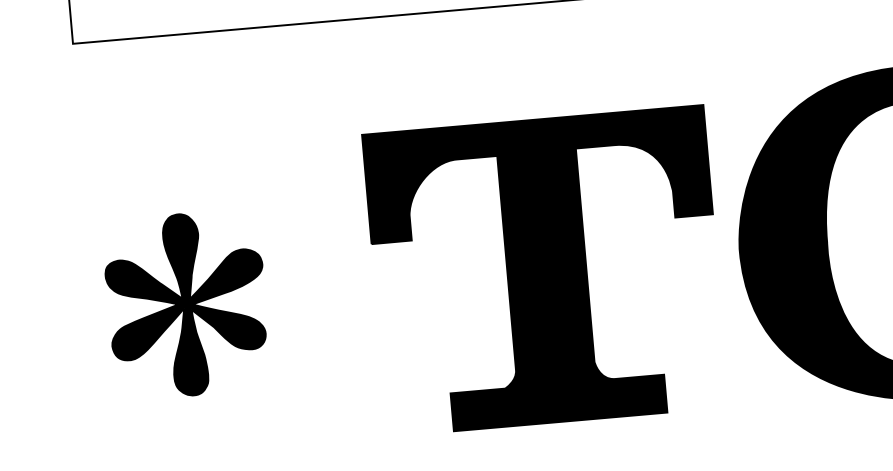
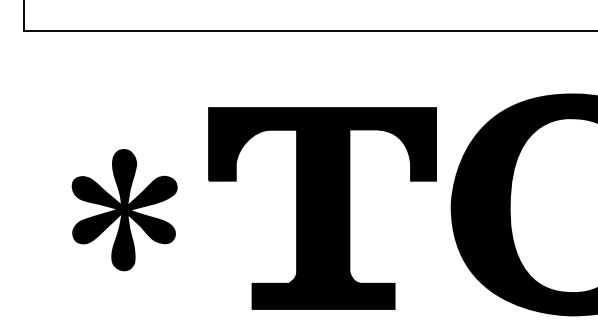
part: (186, 305) -> (124, 210), moved

